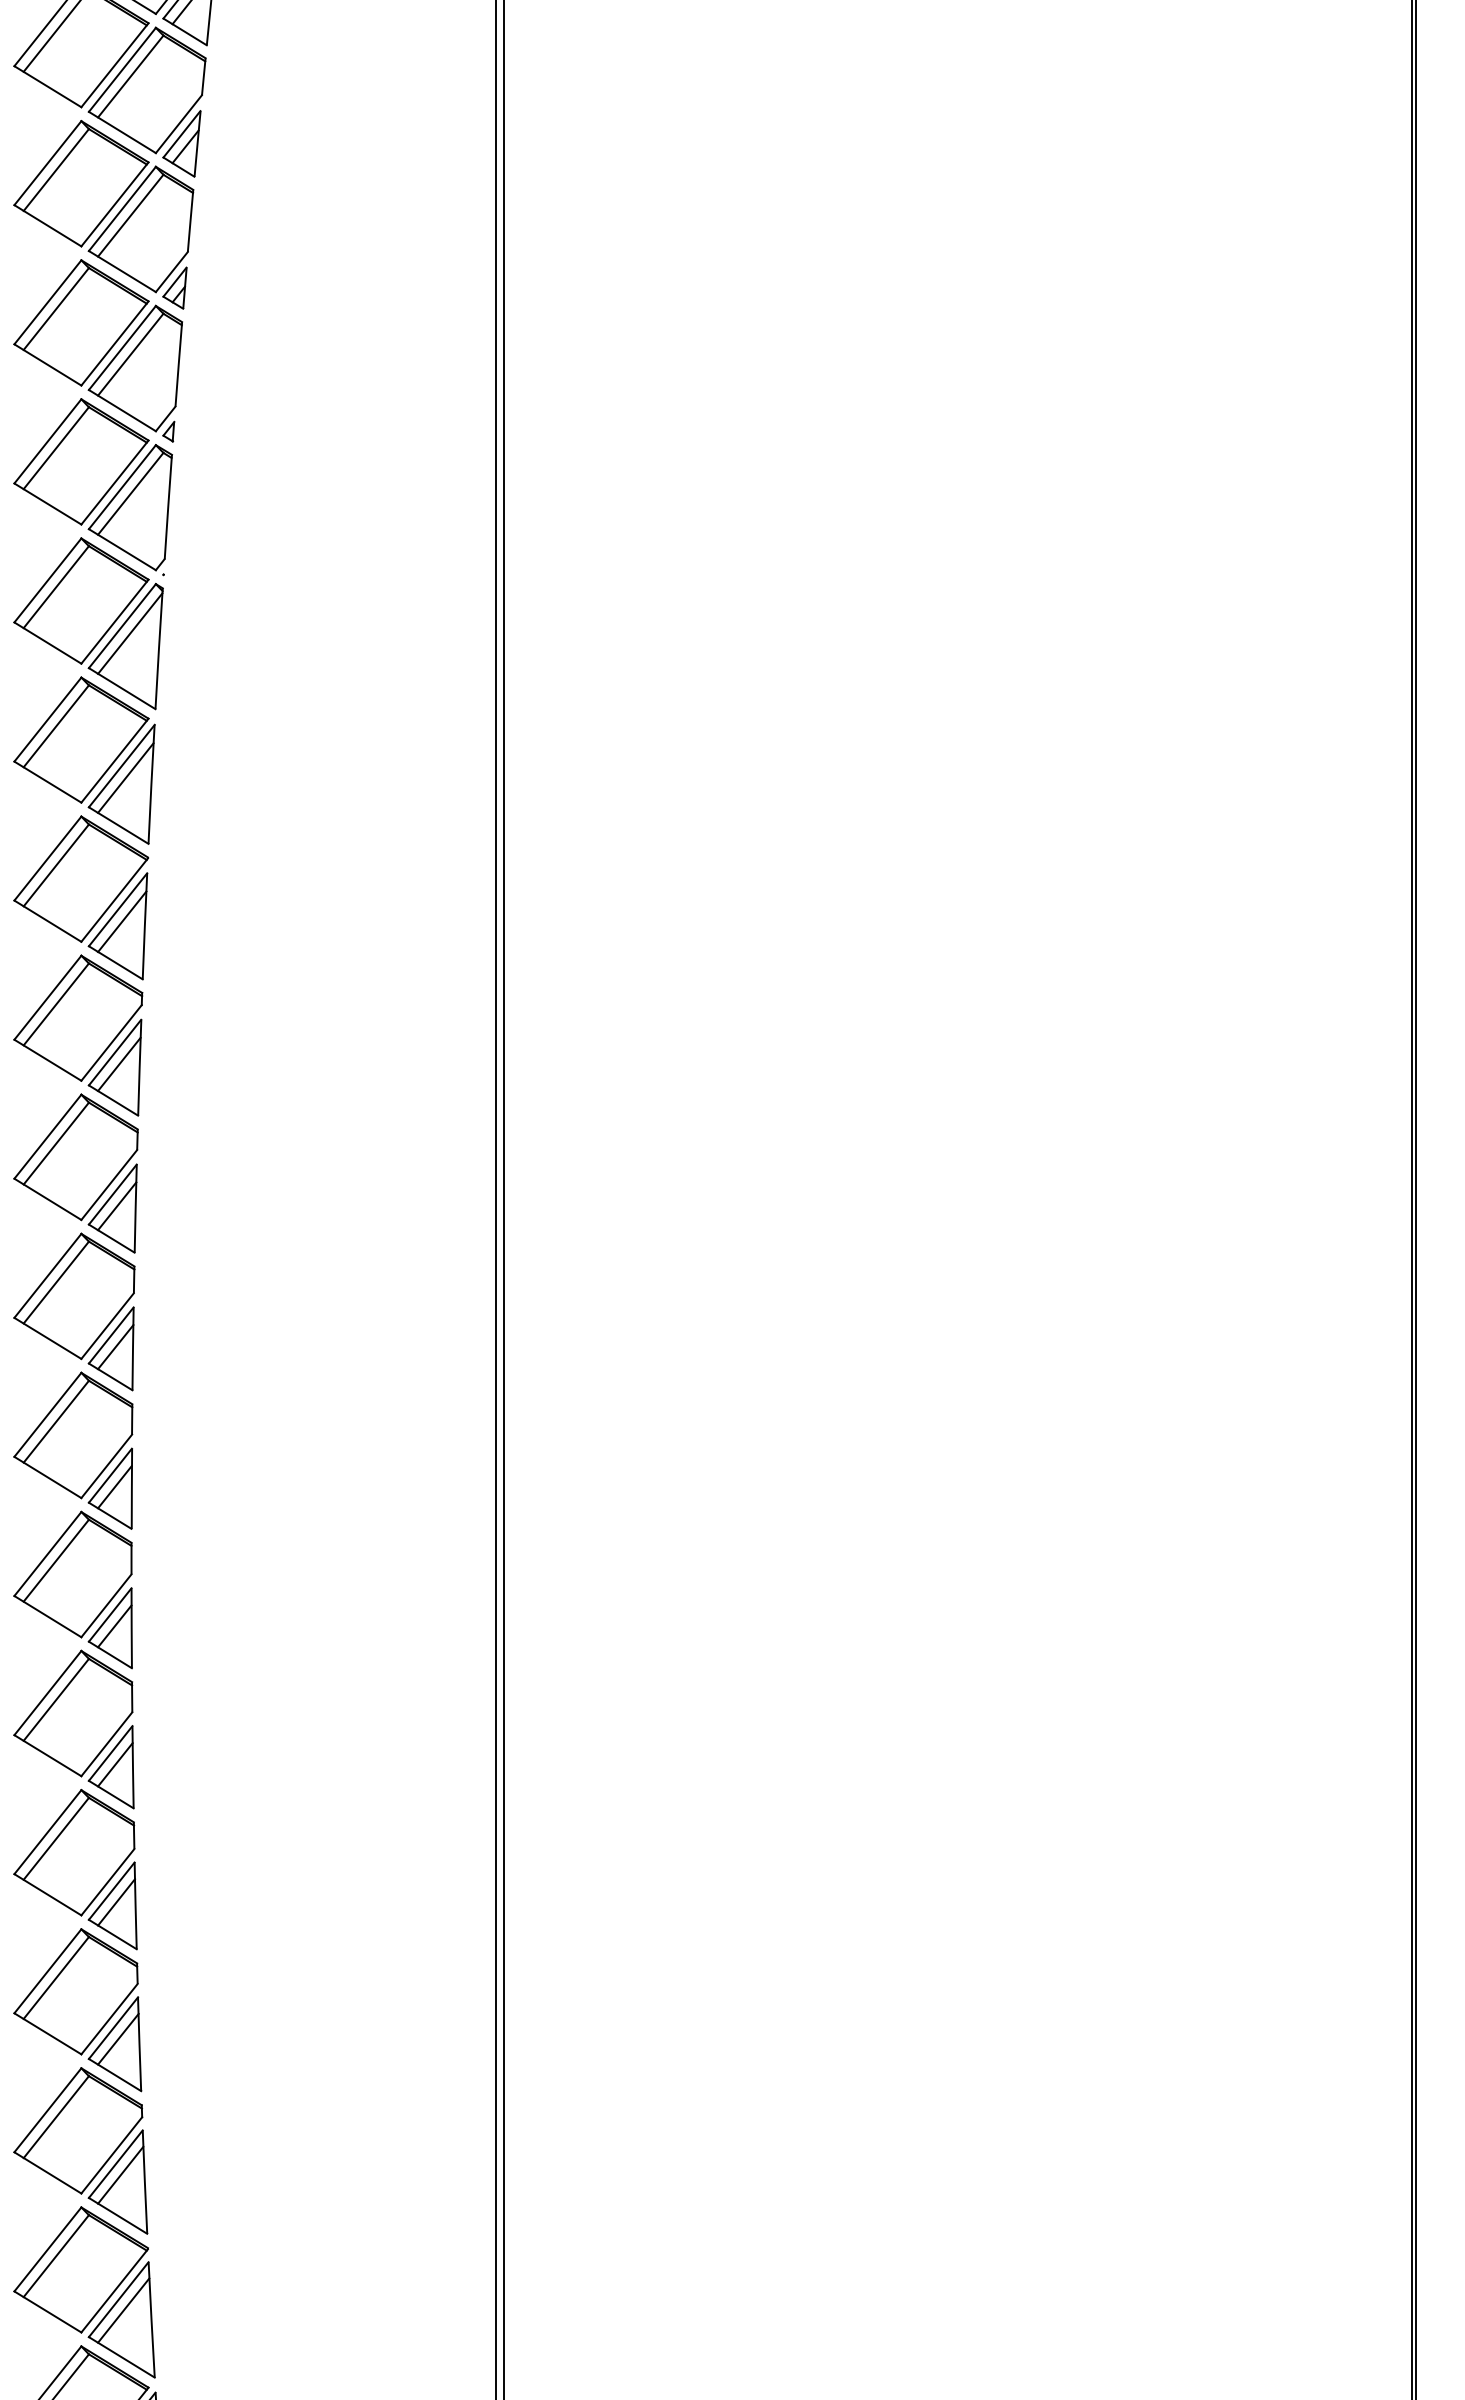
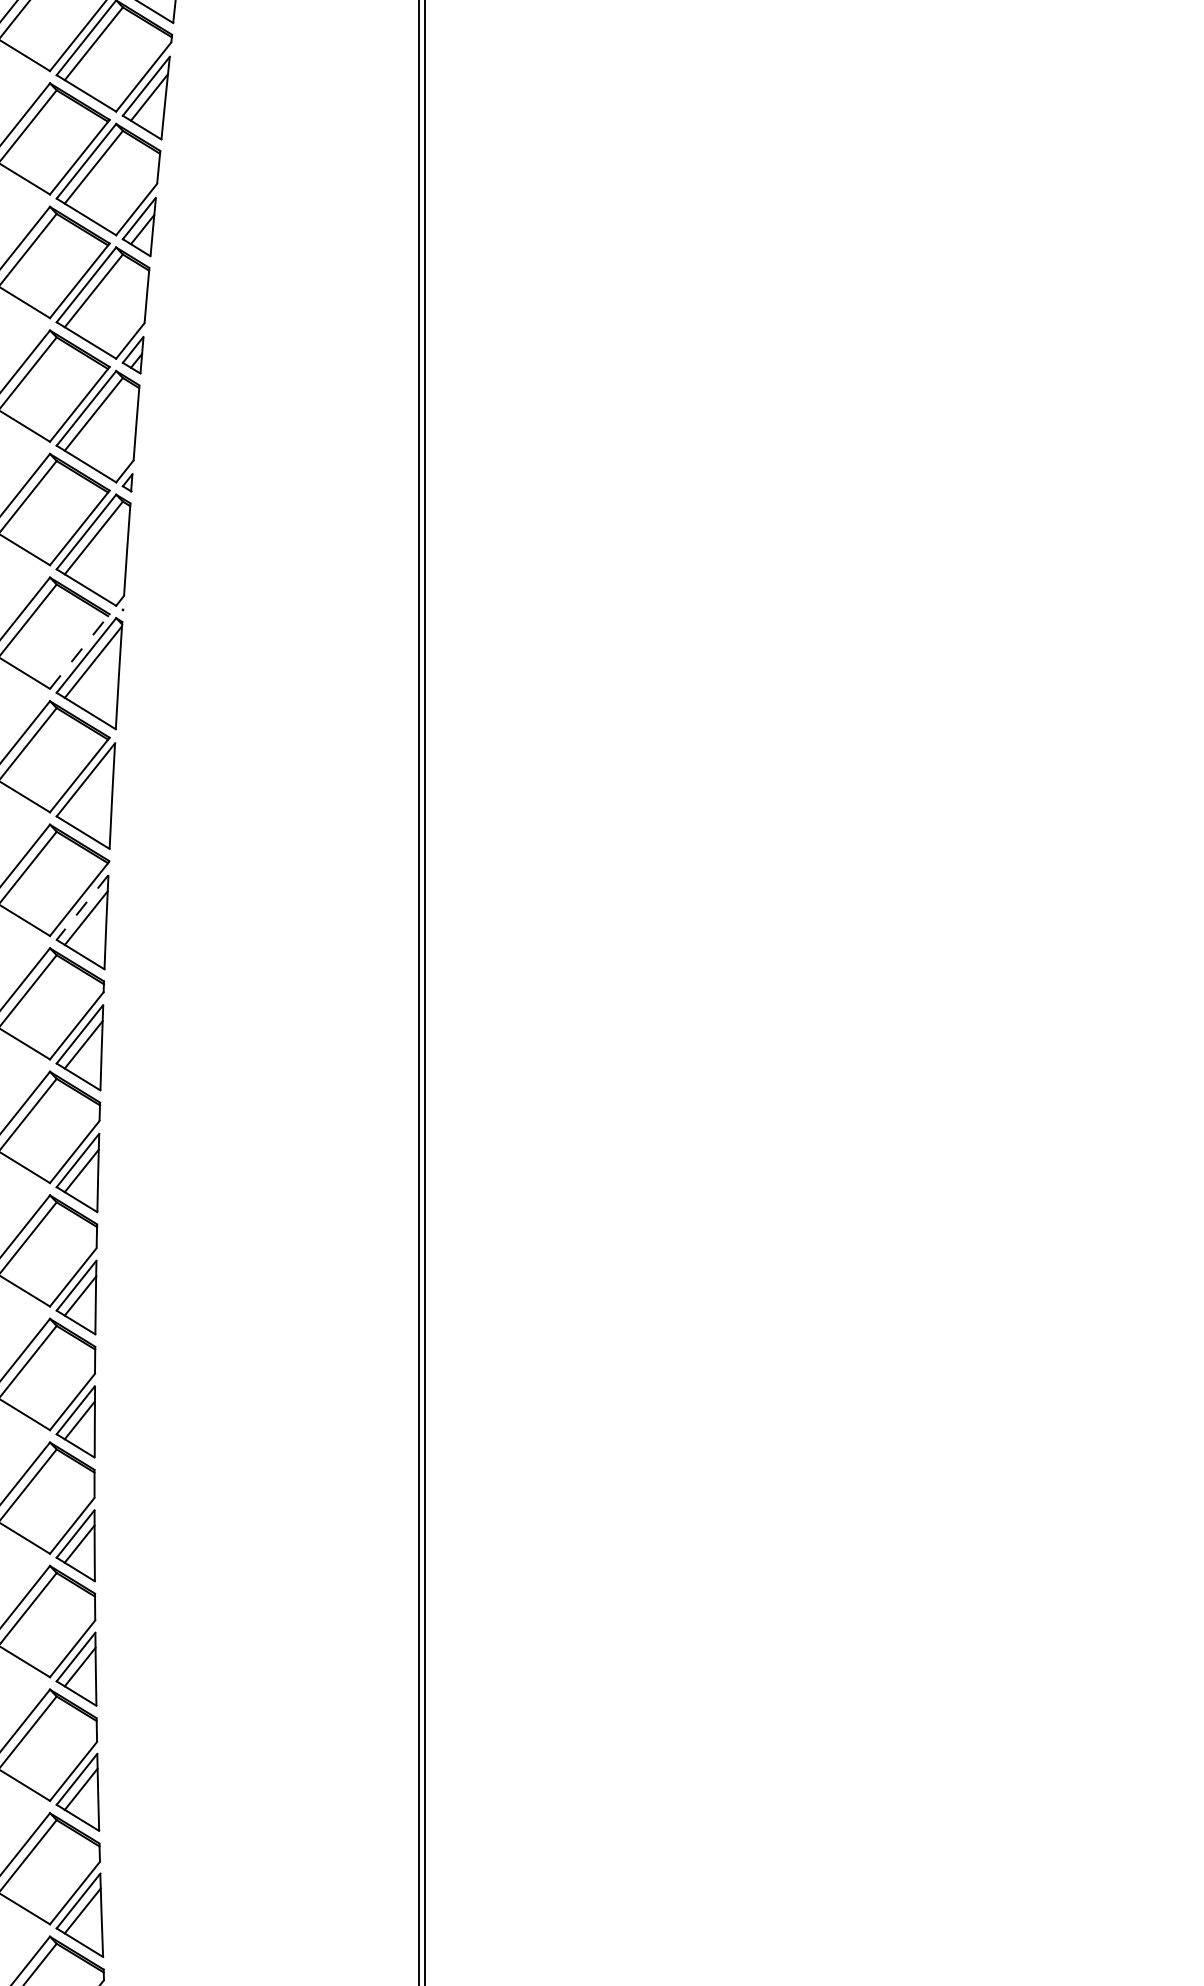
line: (114, 621) -> (79, 651), solid -> dashed
line: (125, 777) -> (89, 789), removed
line: (118, 909) -> (82, 907), solid -> dashed

